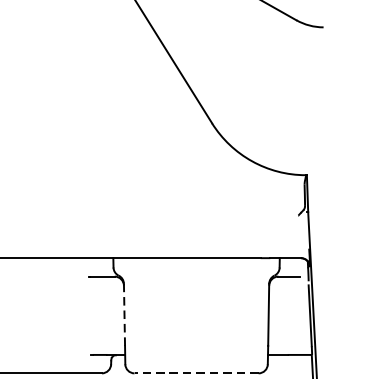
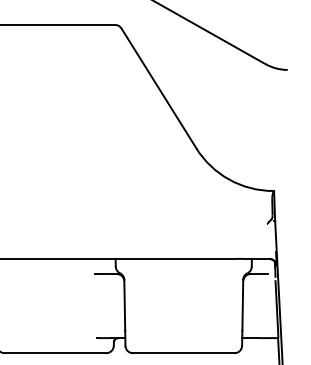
line: (124, 313) -> (124, 304), dashed -> solid
line: (196, 373) -> (183, 353), dashed -> solid

